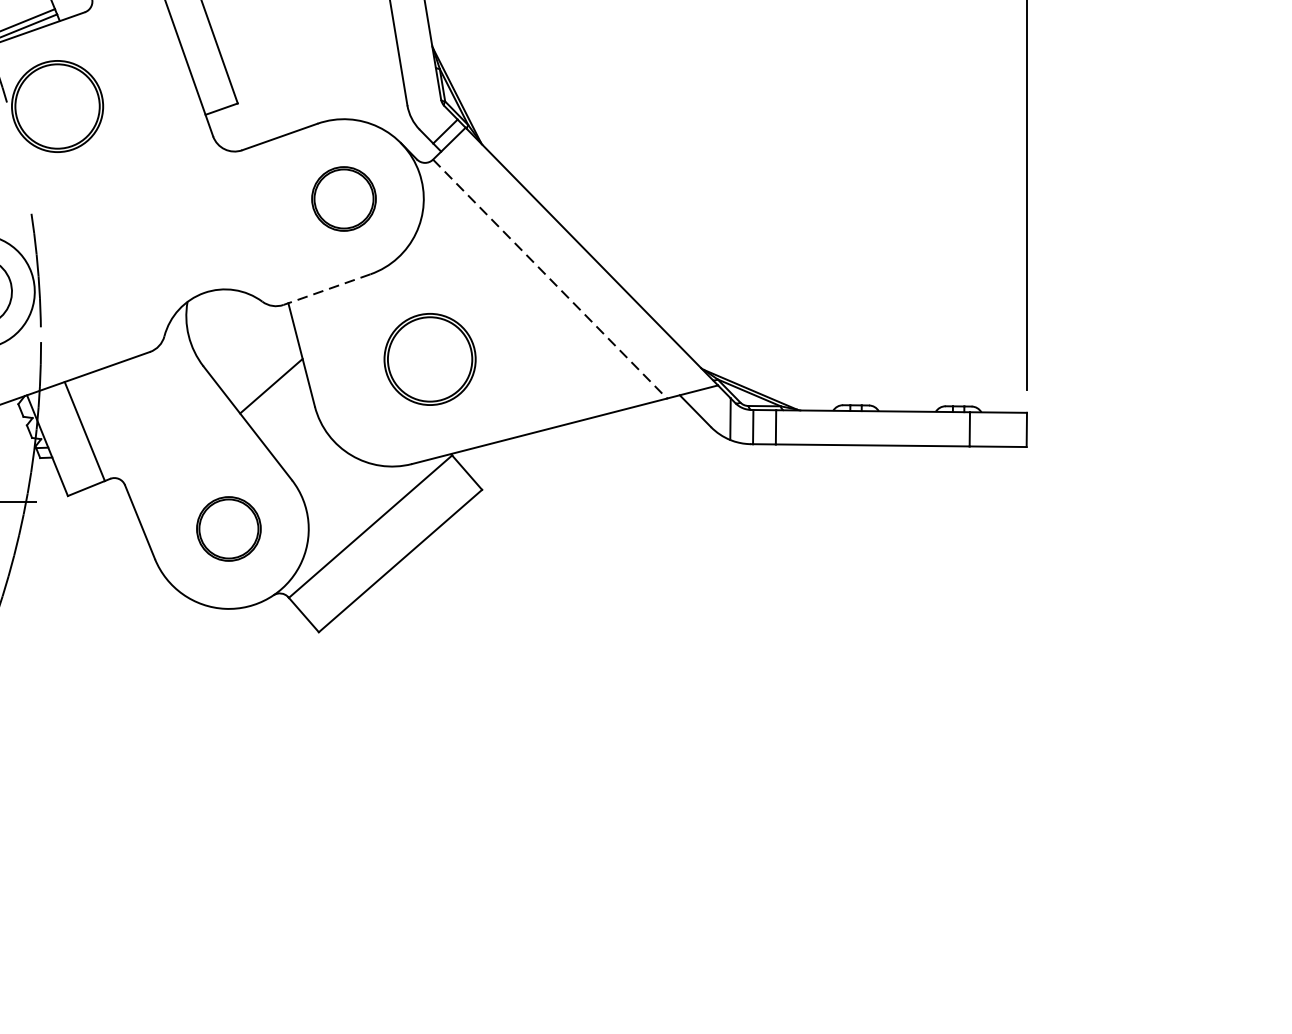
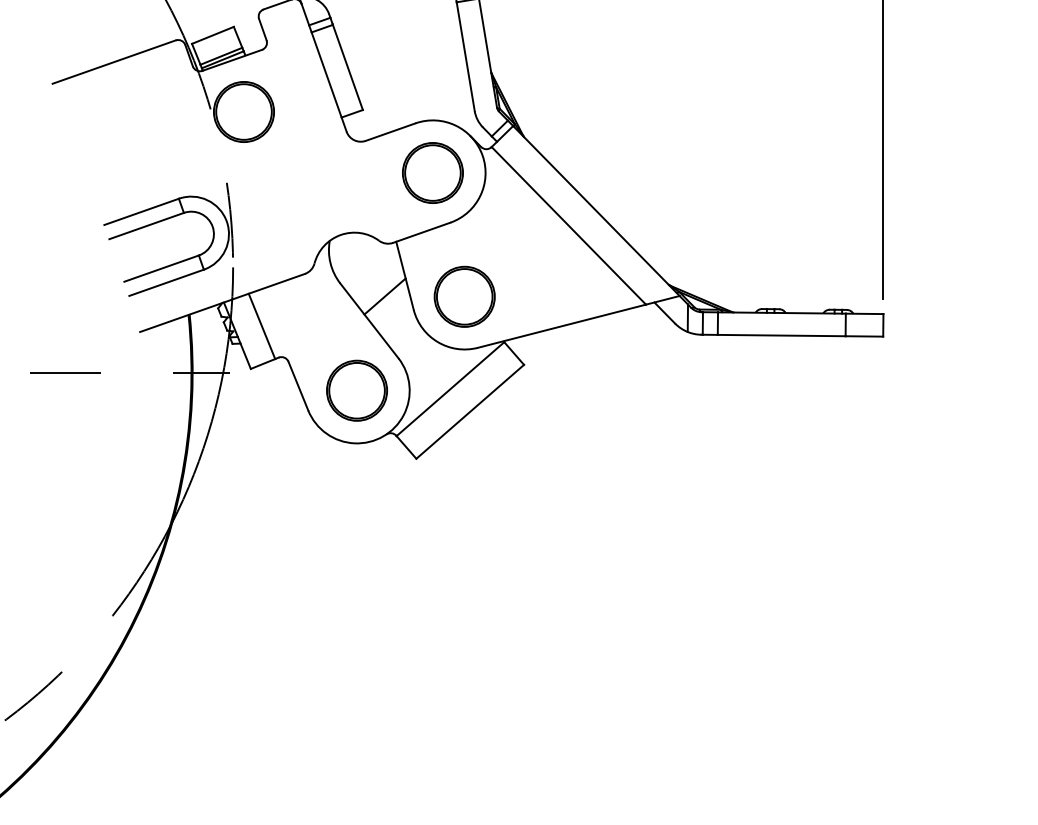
part: (343, 198) -> (432, 172), size x1.43
line: (551, 280) -> (569, 226), dashed -> solid
line: (326, 289) -> (421, 232), dashed -> solid
part: (429, 358) -> (464, 296), moved
part: (228, 528) -> (356, 390), size x1.43

